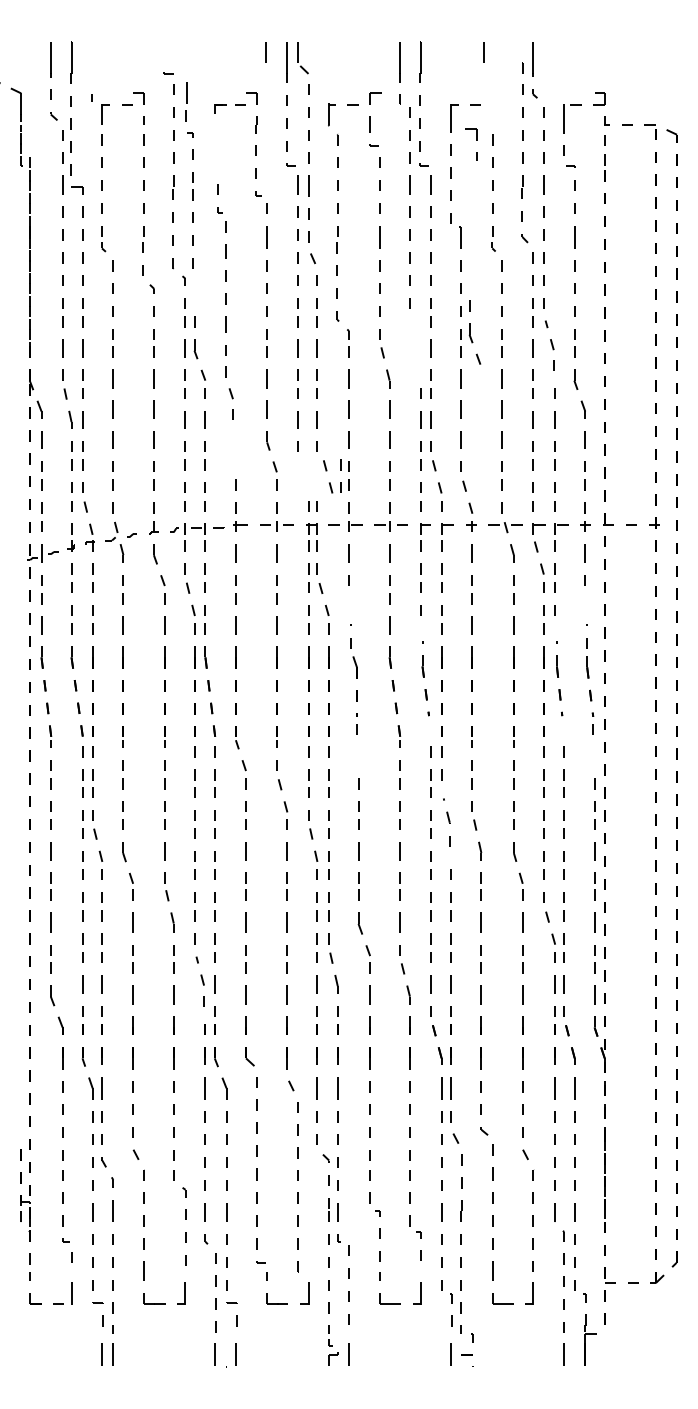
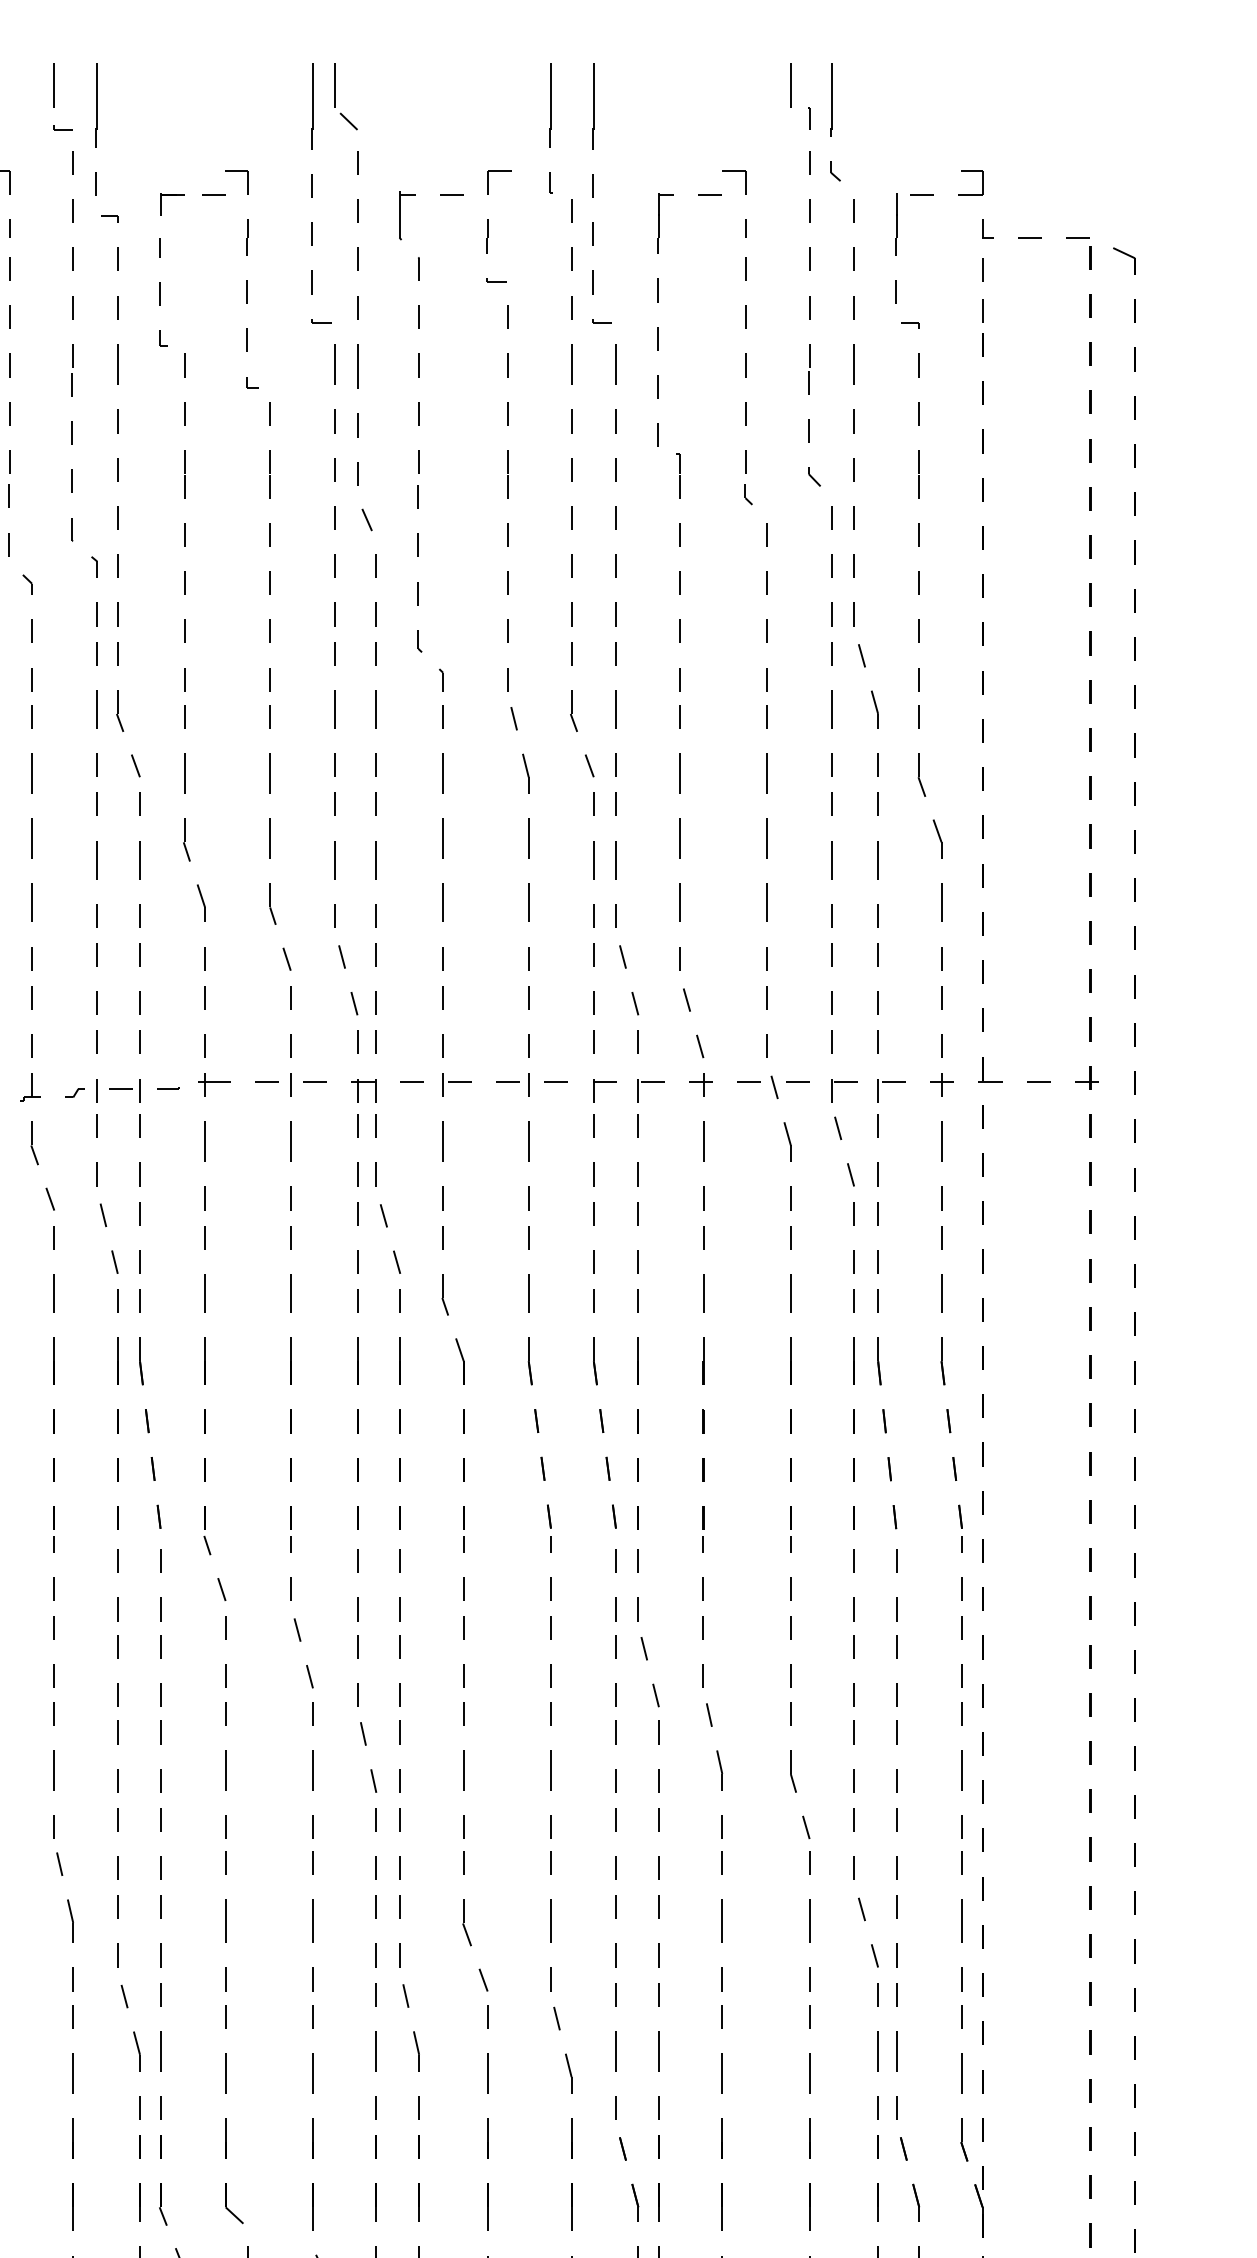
line: (265, 52) -> (53, 84), moved
line: (483, 52) -> (790, 84), moved
part: (476, 140) -> (745, 194), moved
part: (189, 175) -> (106, 344), size x1.43
part: (225, 298) -> (182, 603), size x1.43
part: (474, 332) -> (581, 709), moved
part: (550, 348) -> (868, 709), size x1.43
part: (330, 482) -> (353, 992), moved
part: (425, 679) -> (604, 1407), size x1.67
part: (559, 679) -> (887, 1407), size x1.67
part: (353, 681) -> (452, 1412), size x1.67
part: (589, 681) -> (950, 1412), size x1.67
part: (447, 824) -> (650, 1713), size x1.67
part: (200, 984) -> (129, 2051), size x1.43

